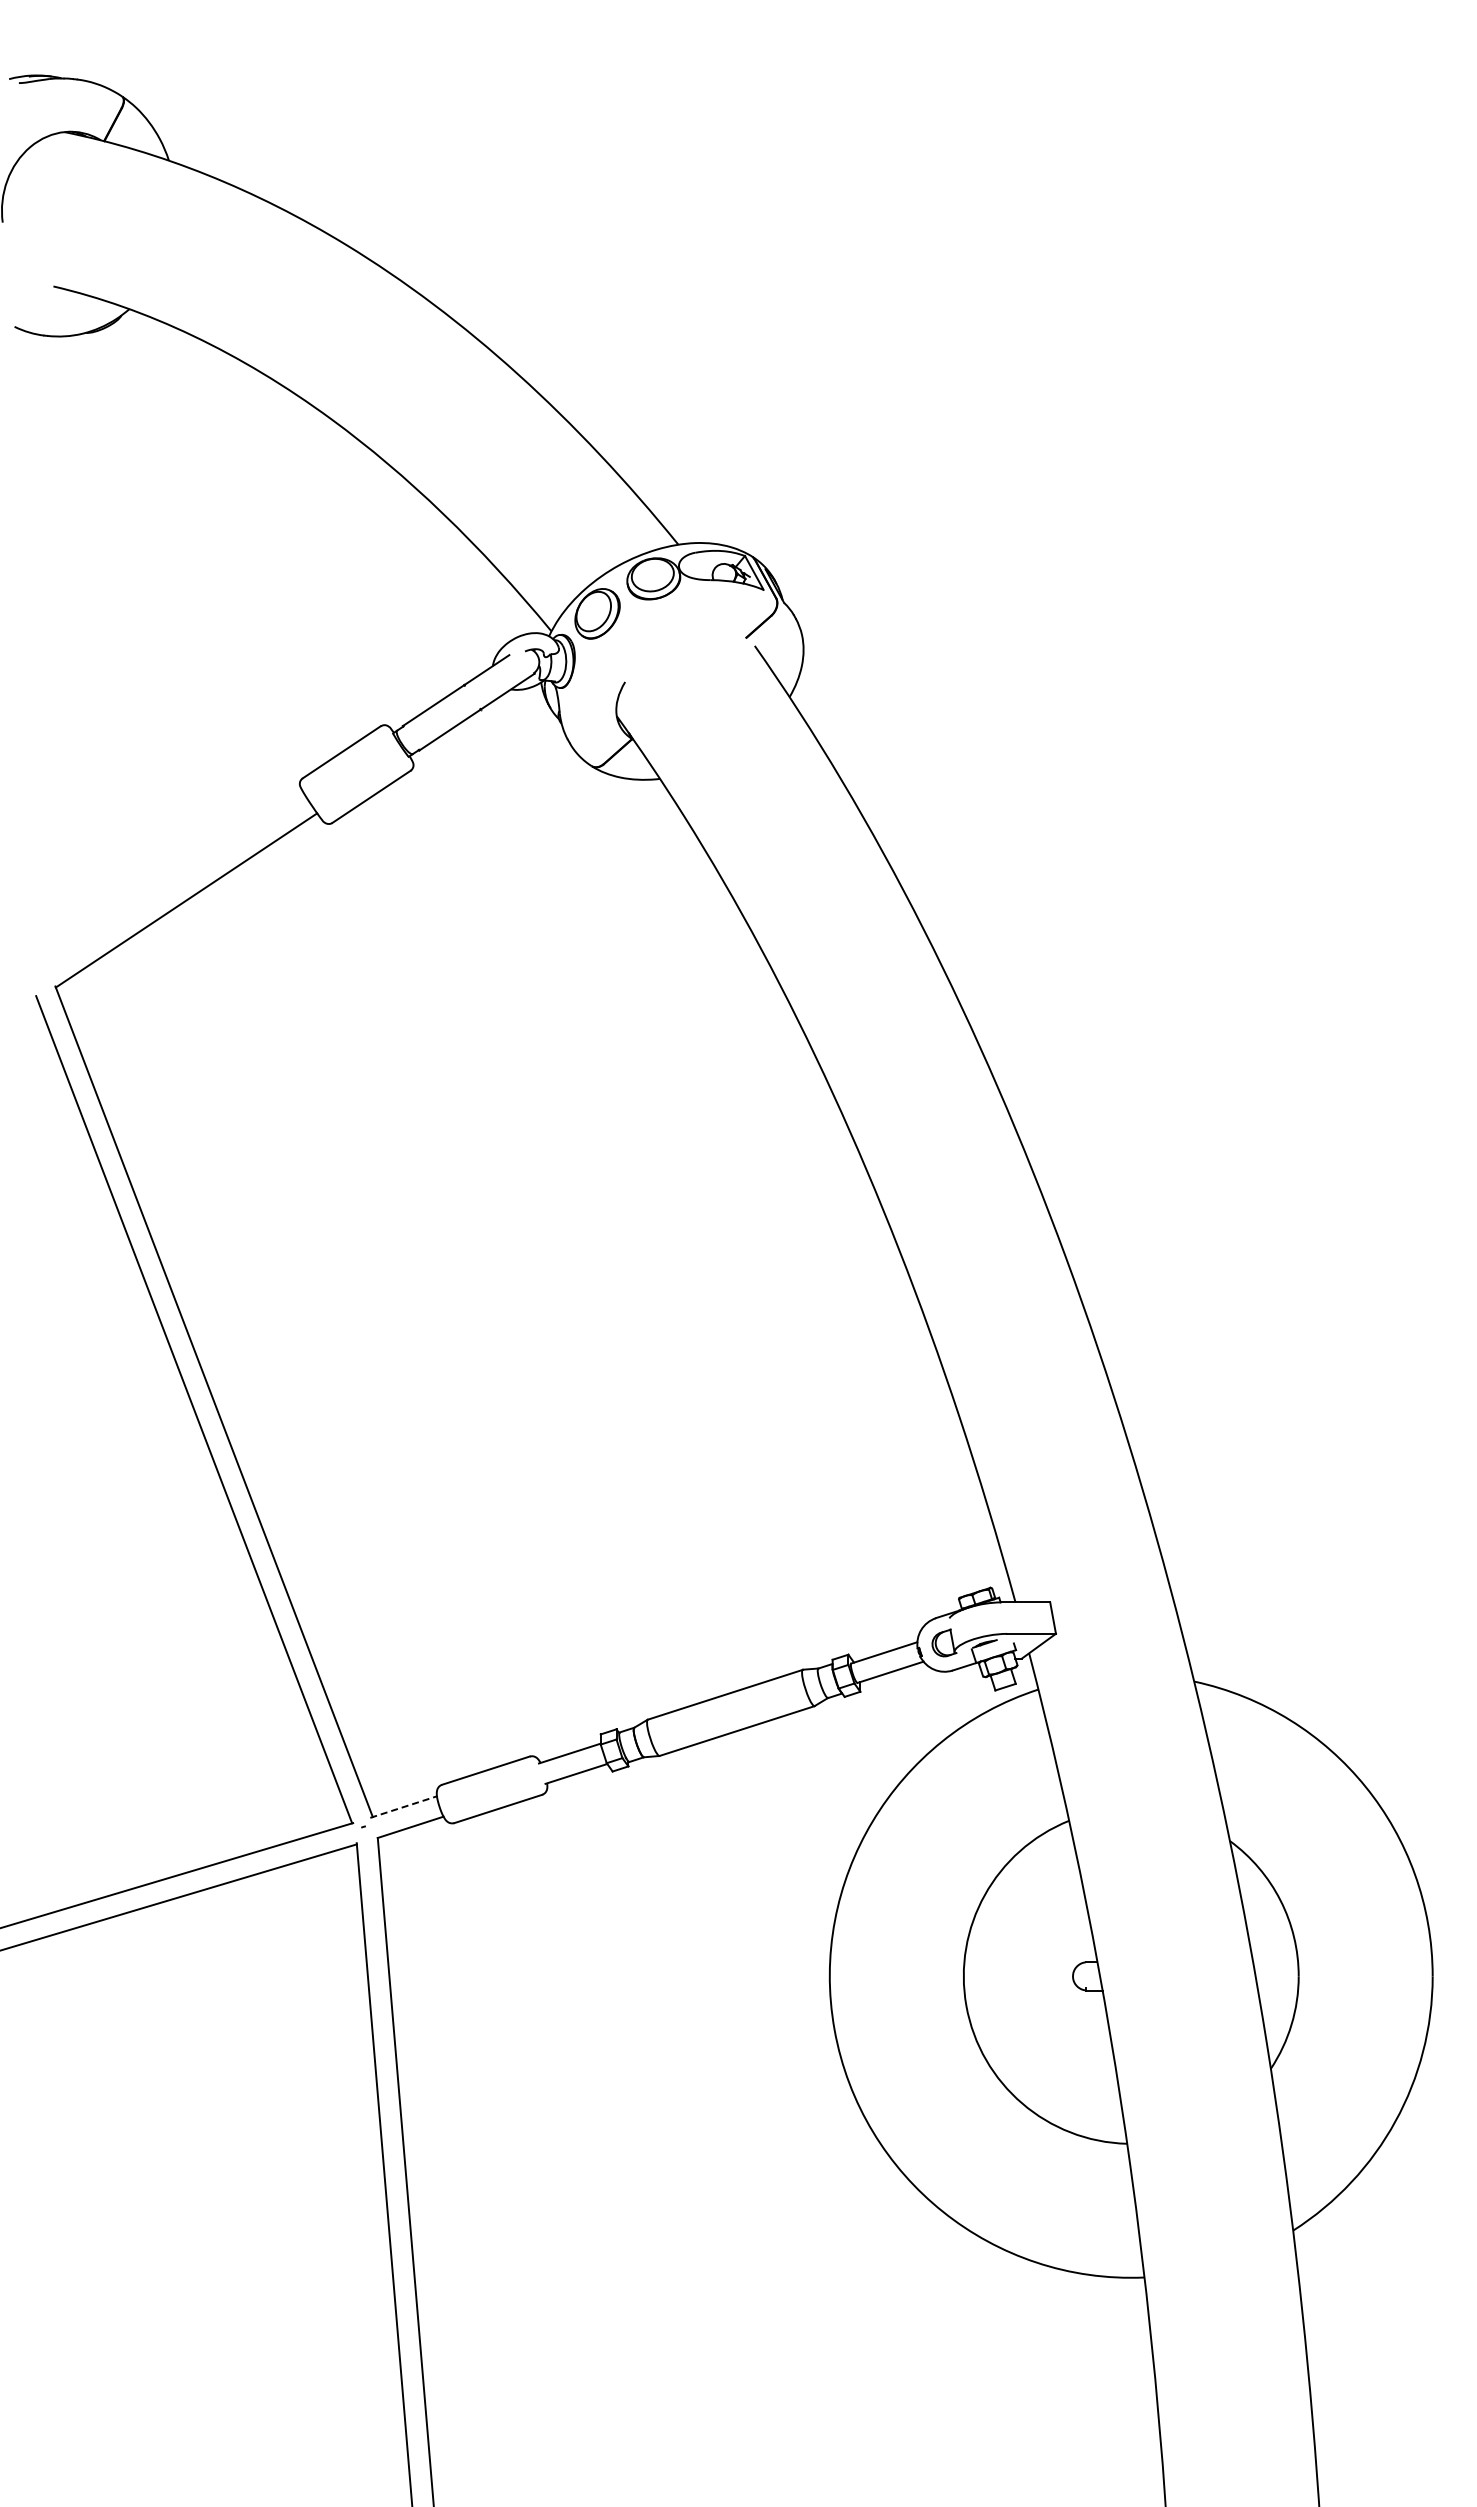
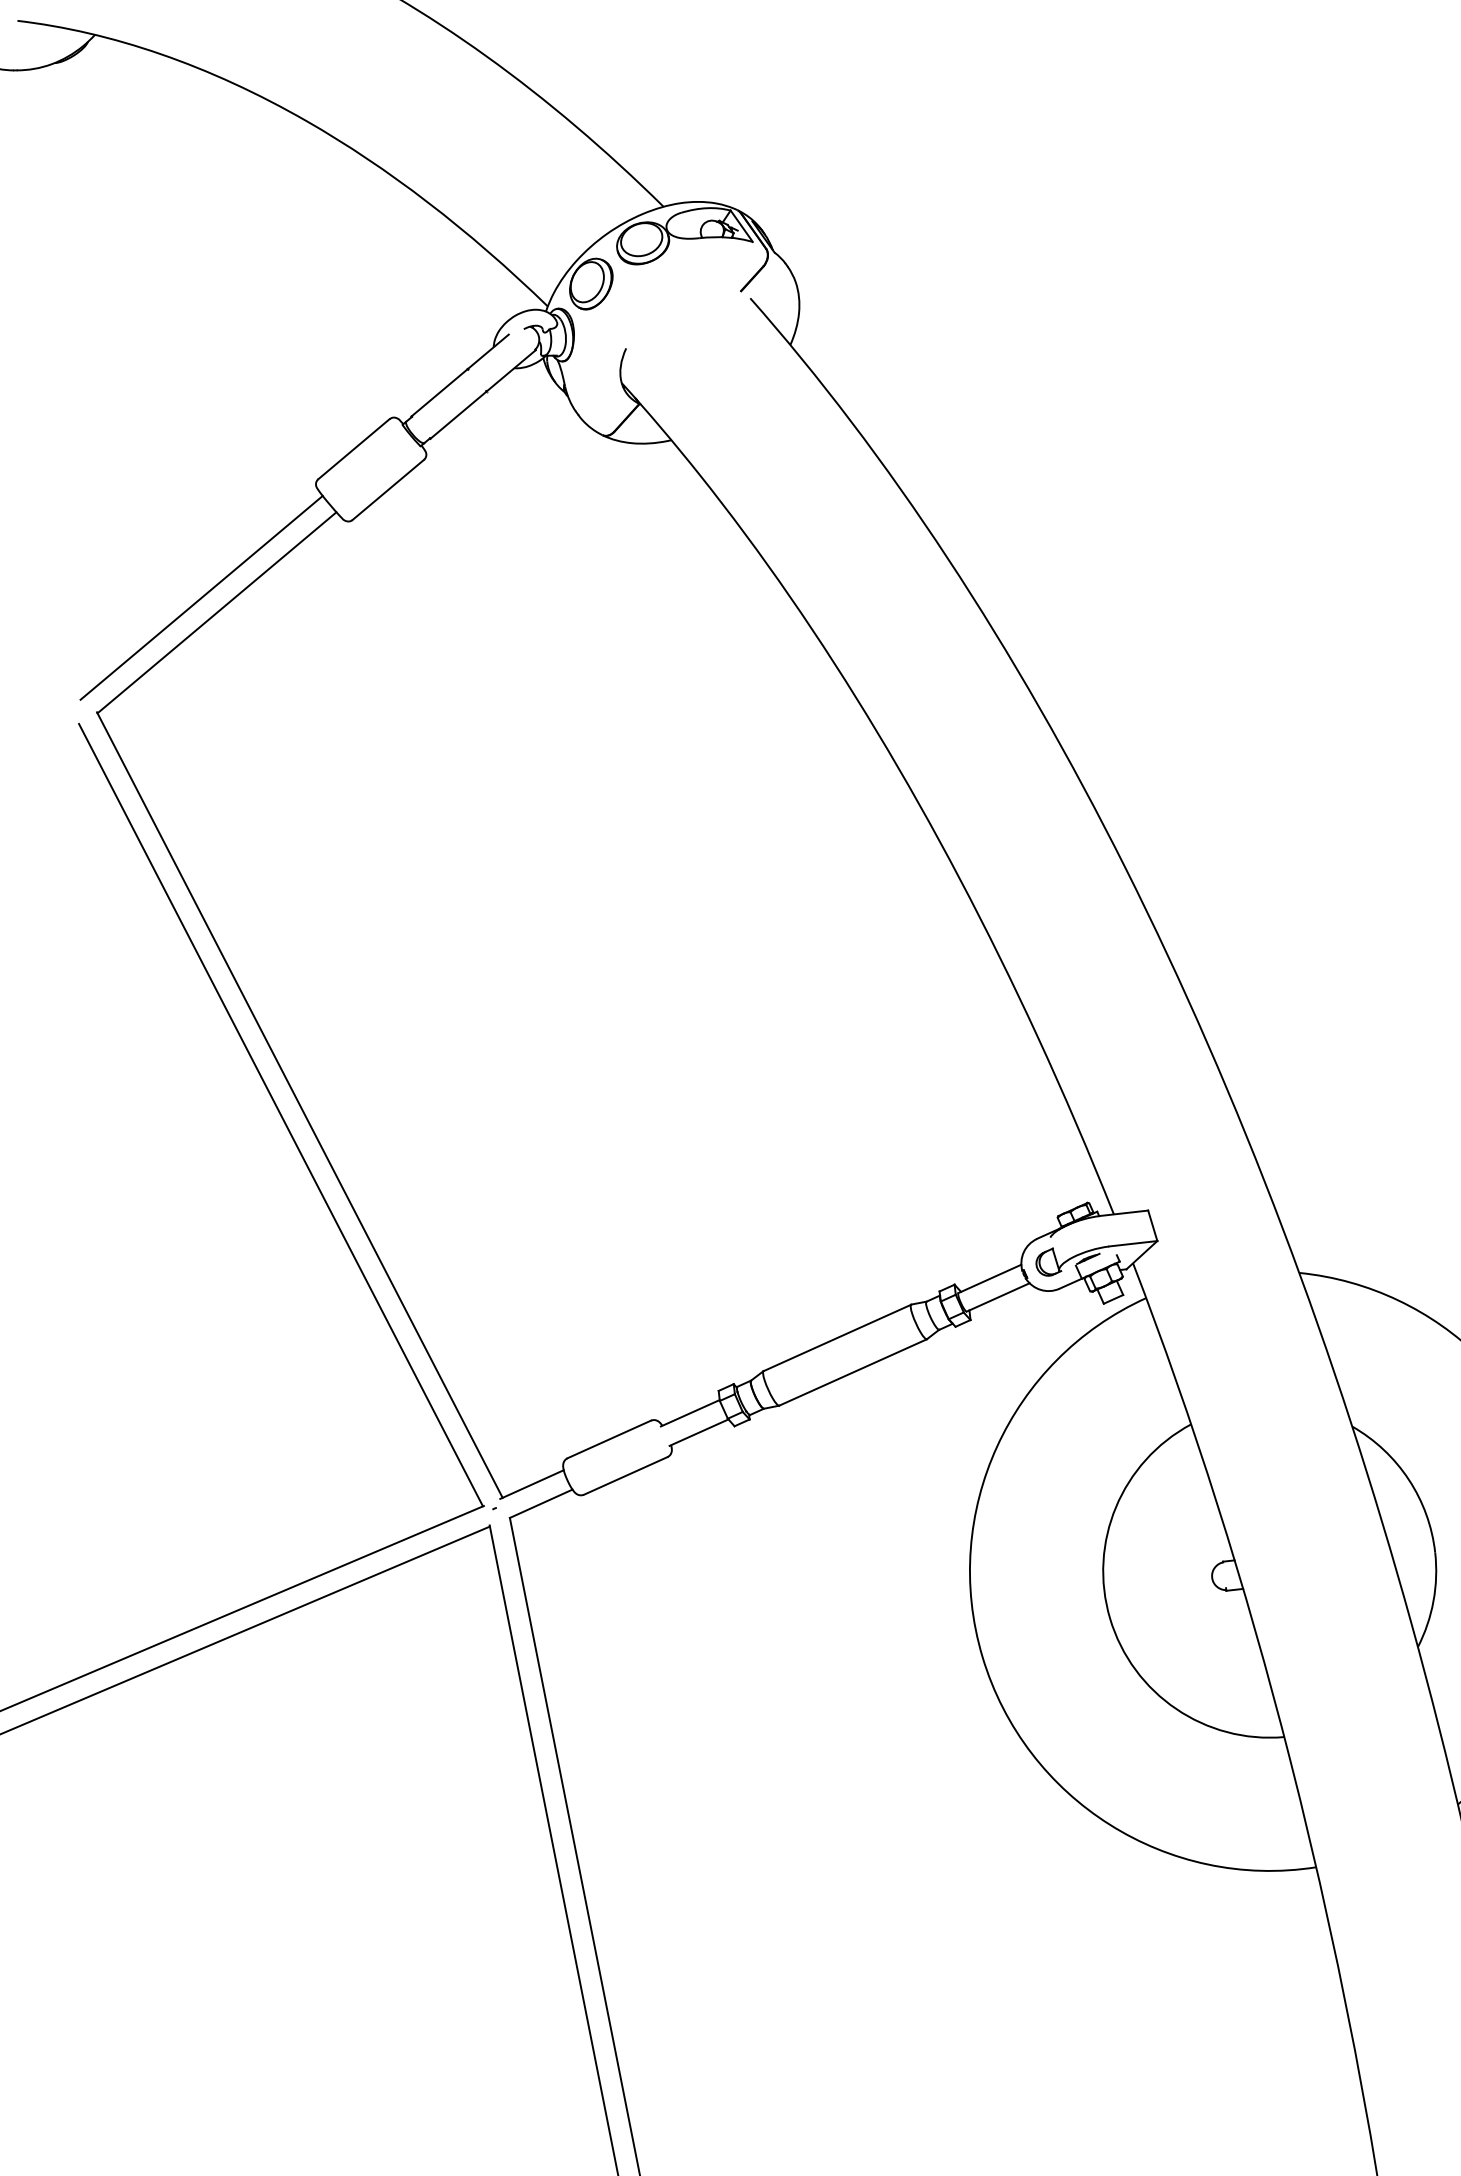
line: (172, 883) -> (201, 597), added
line: (404, 1806) -> (532, 1483), dashed -> solid

